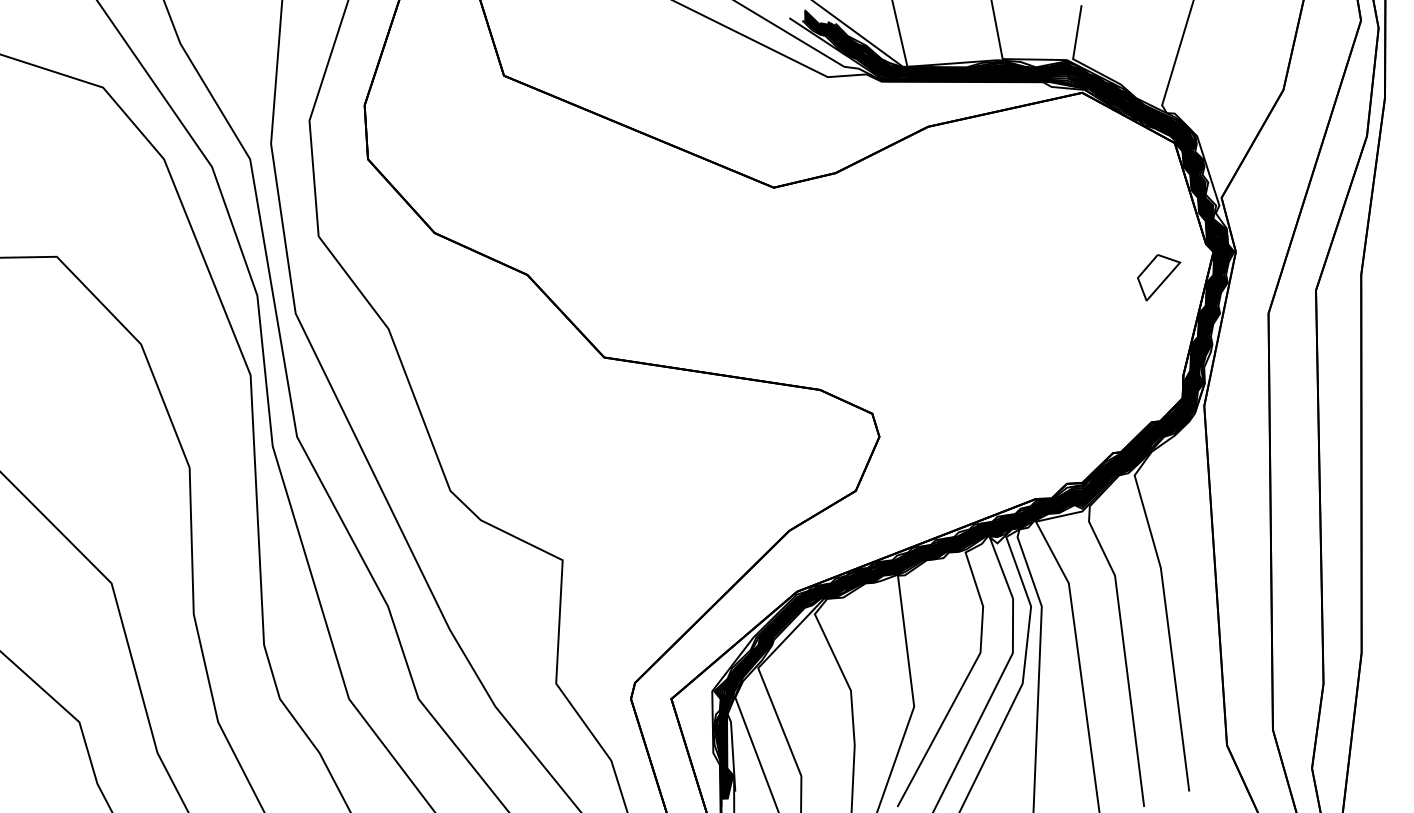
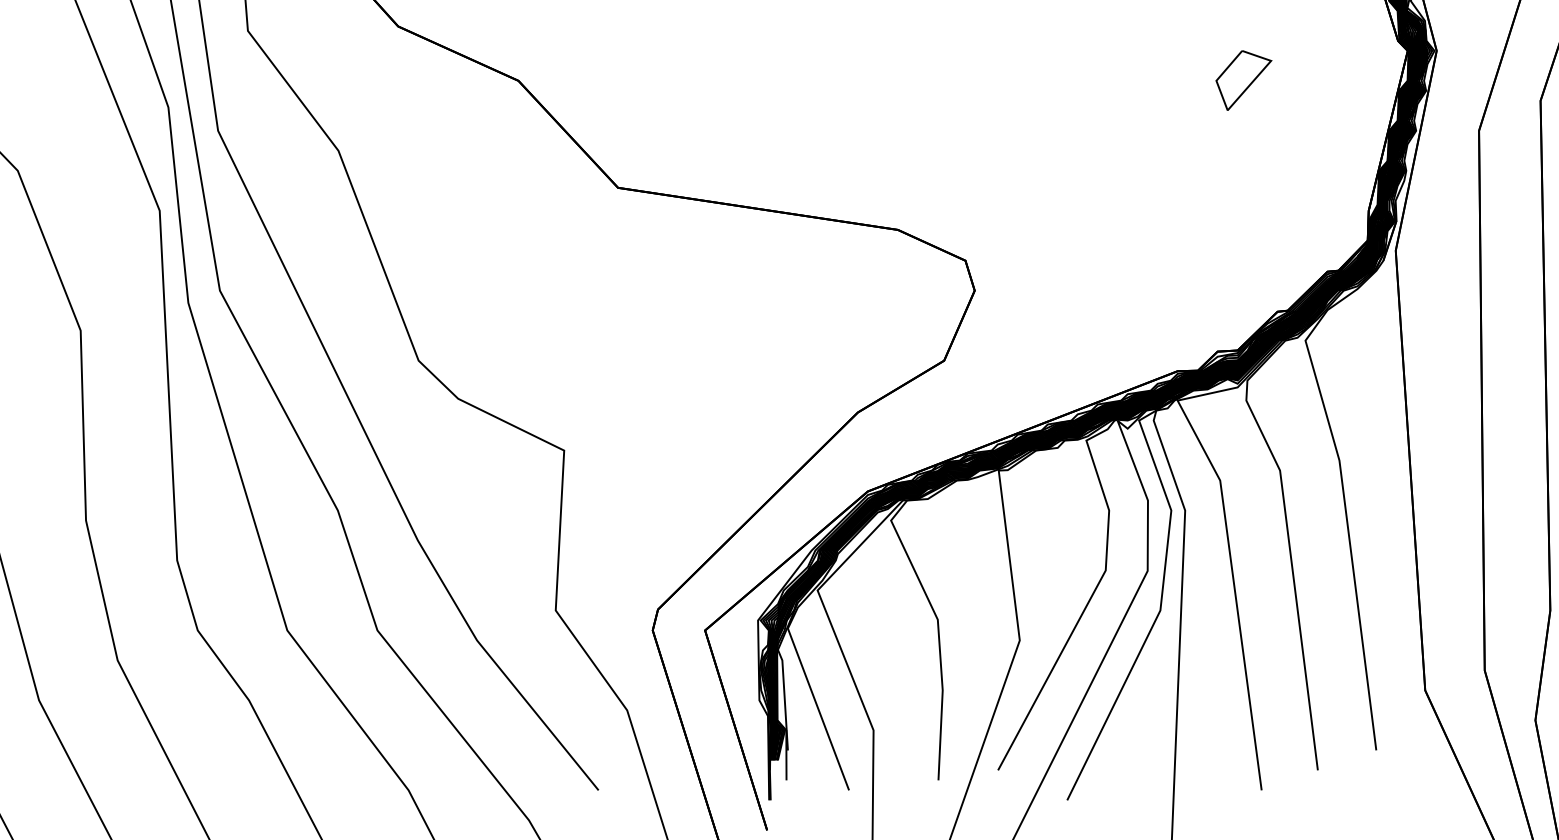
part: (1159, 277) -> (1244, 80), moved

